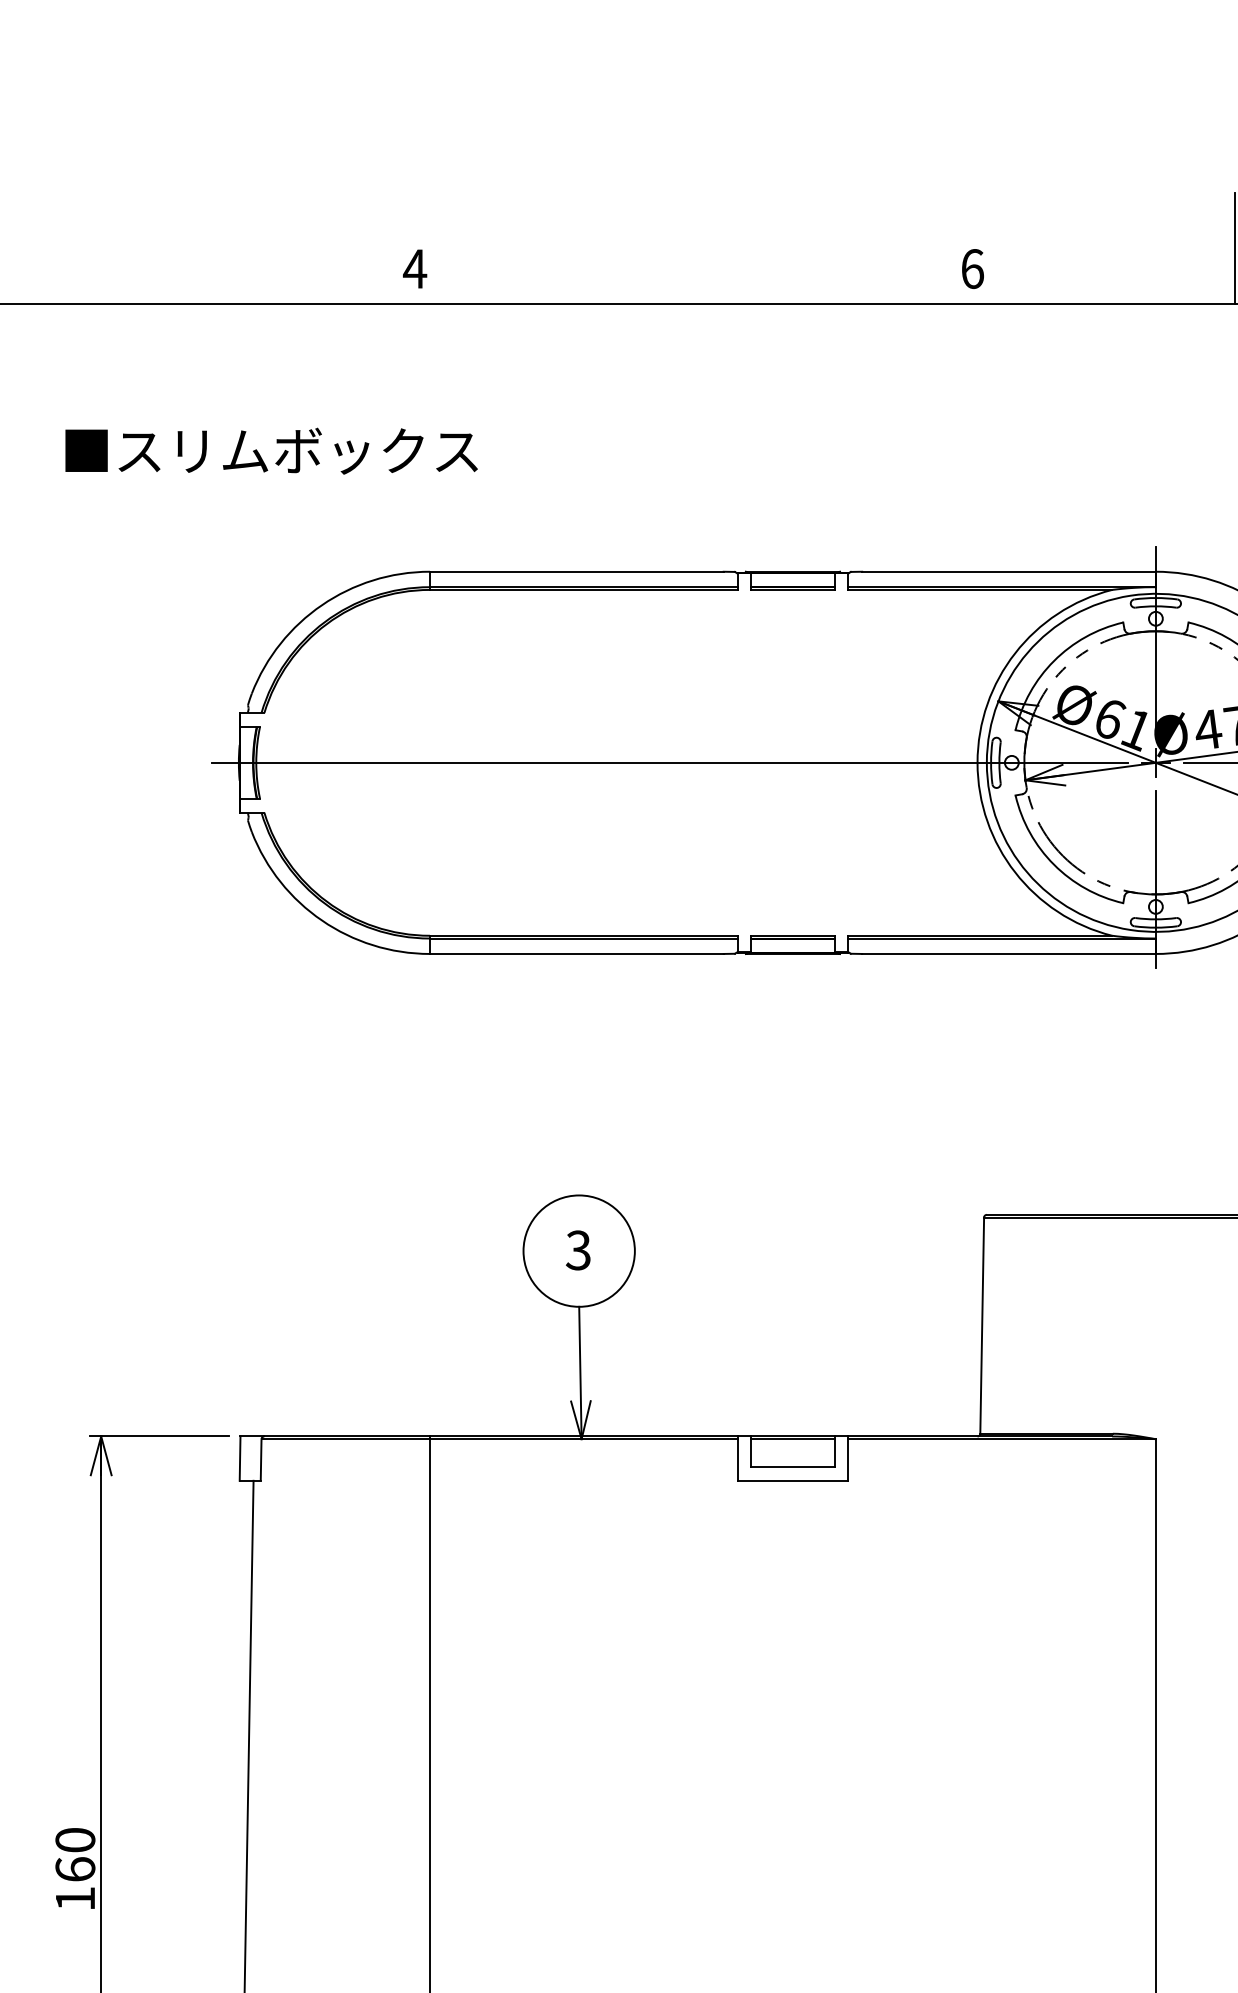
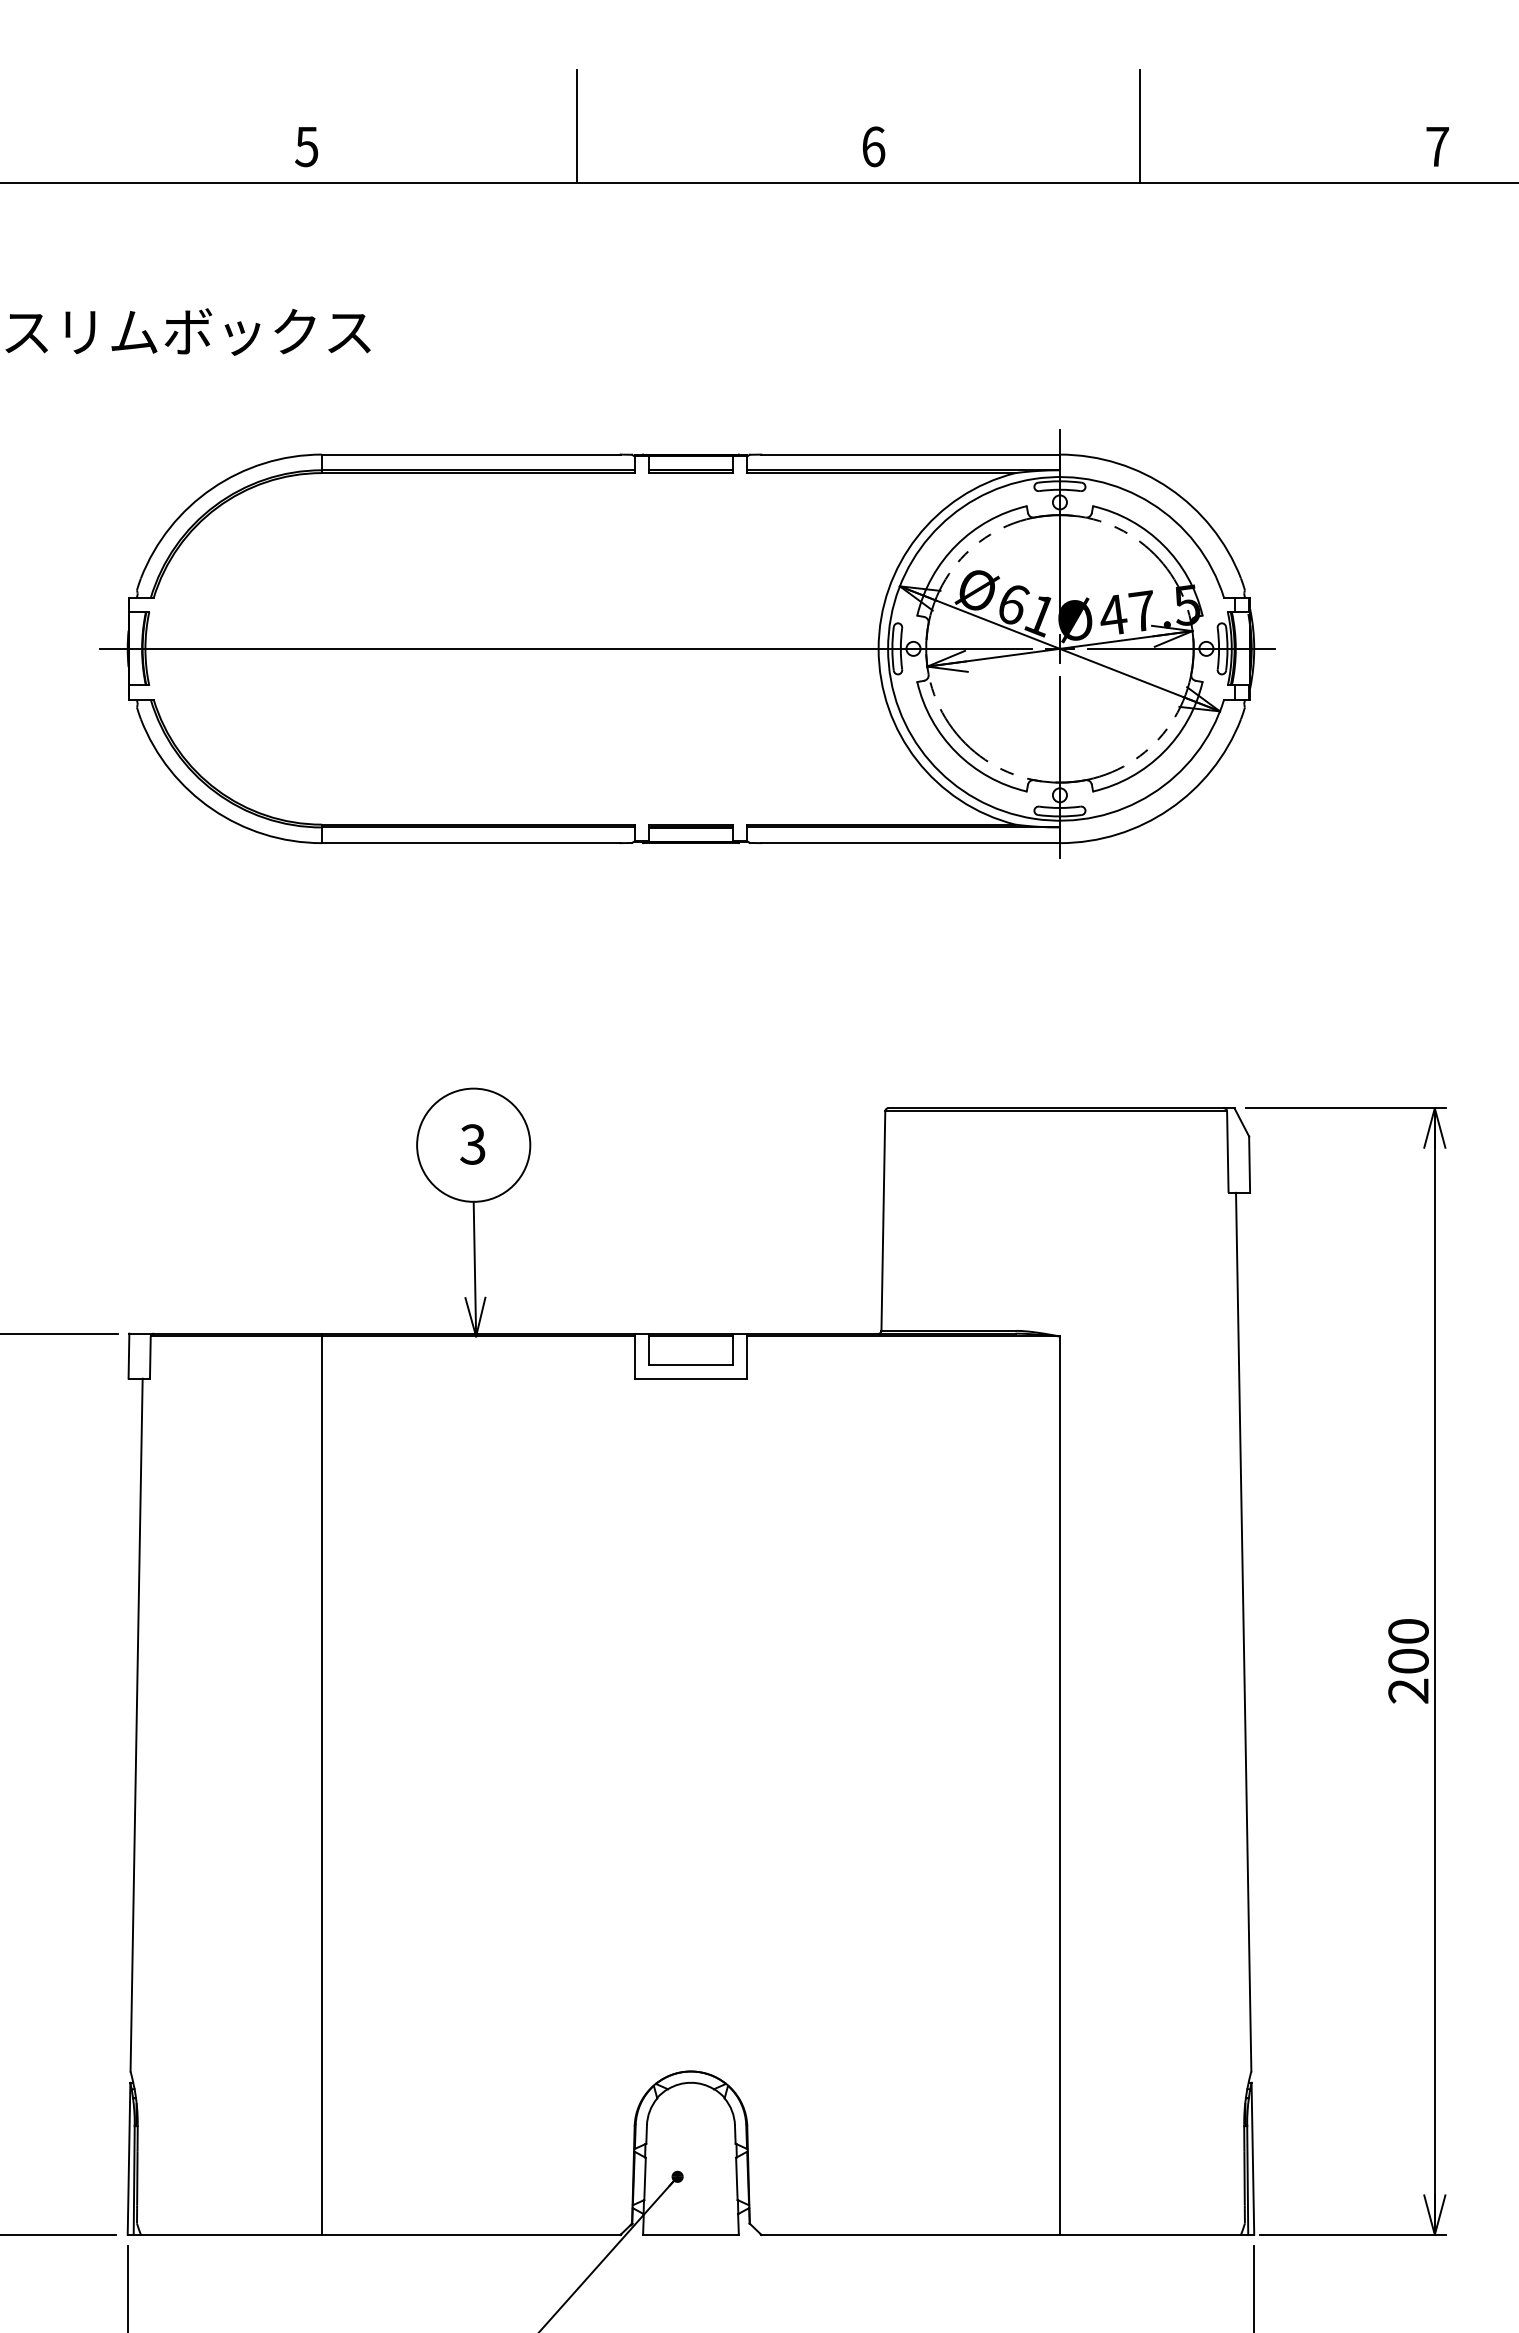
line: (680, 248) -> (576, 125), added
text: (414, 269) -> (306, 147), 4 -> 5

